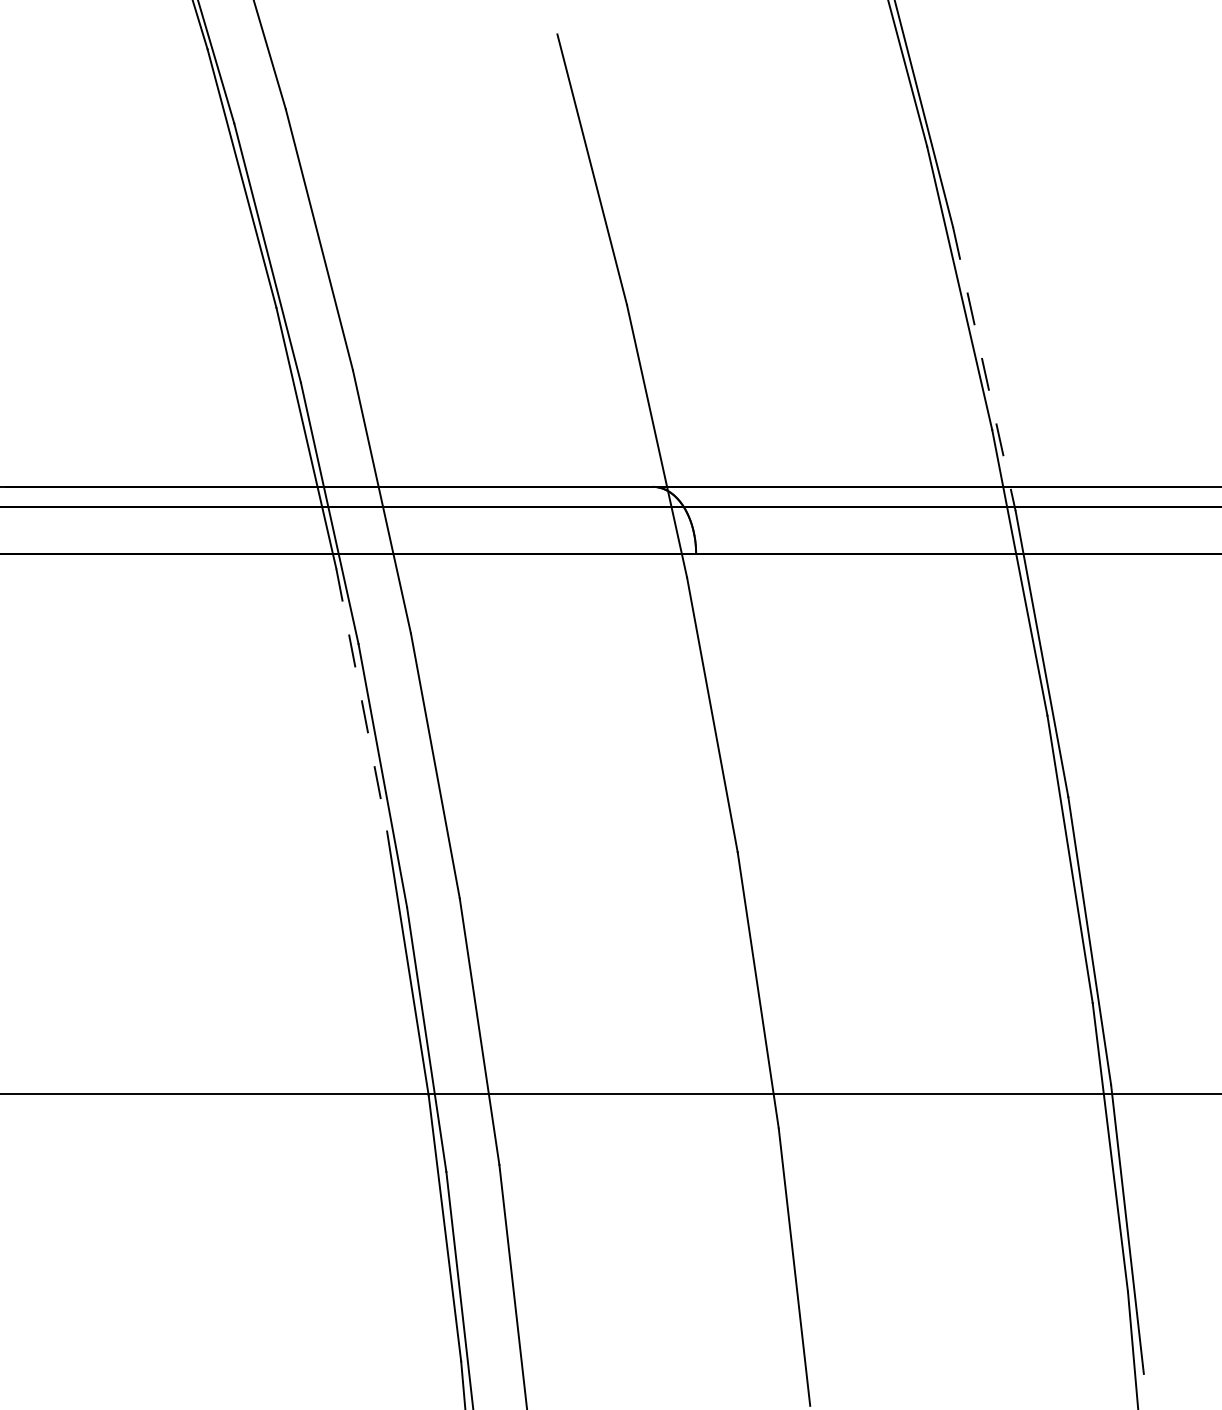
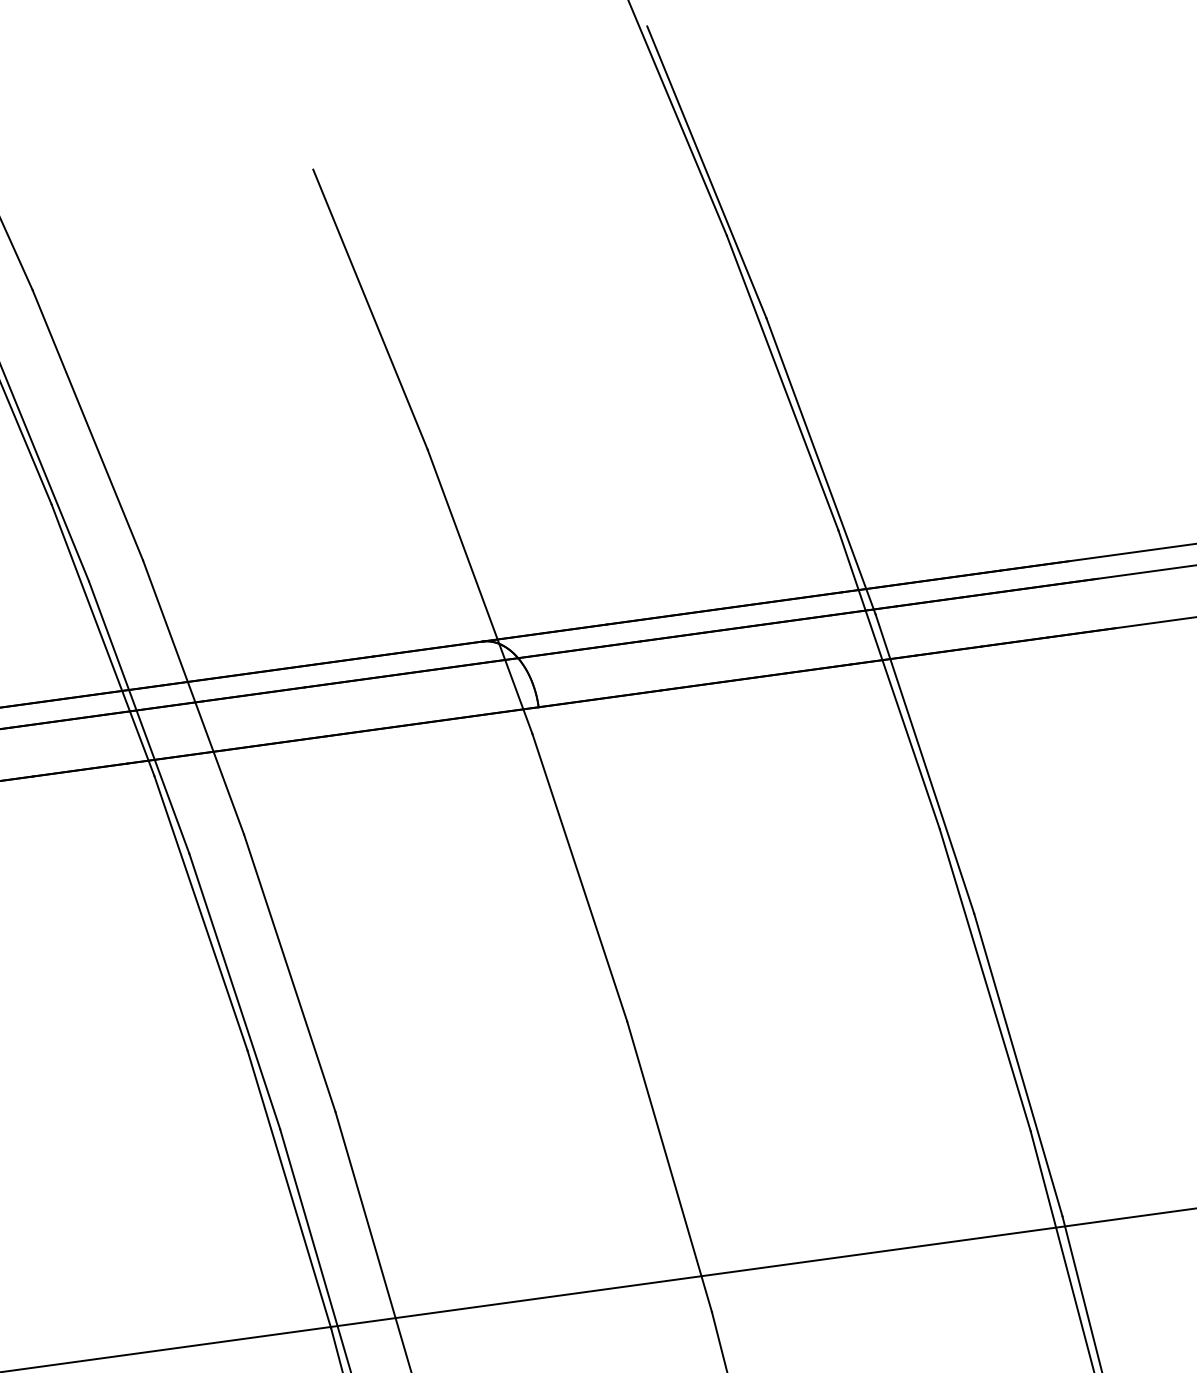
line: (984, 369) -> (821, 466), dashed -> solid
line: (361, 700) -> (200, 913), dashed -> solid

